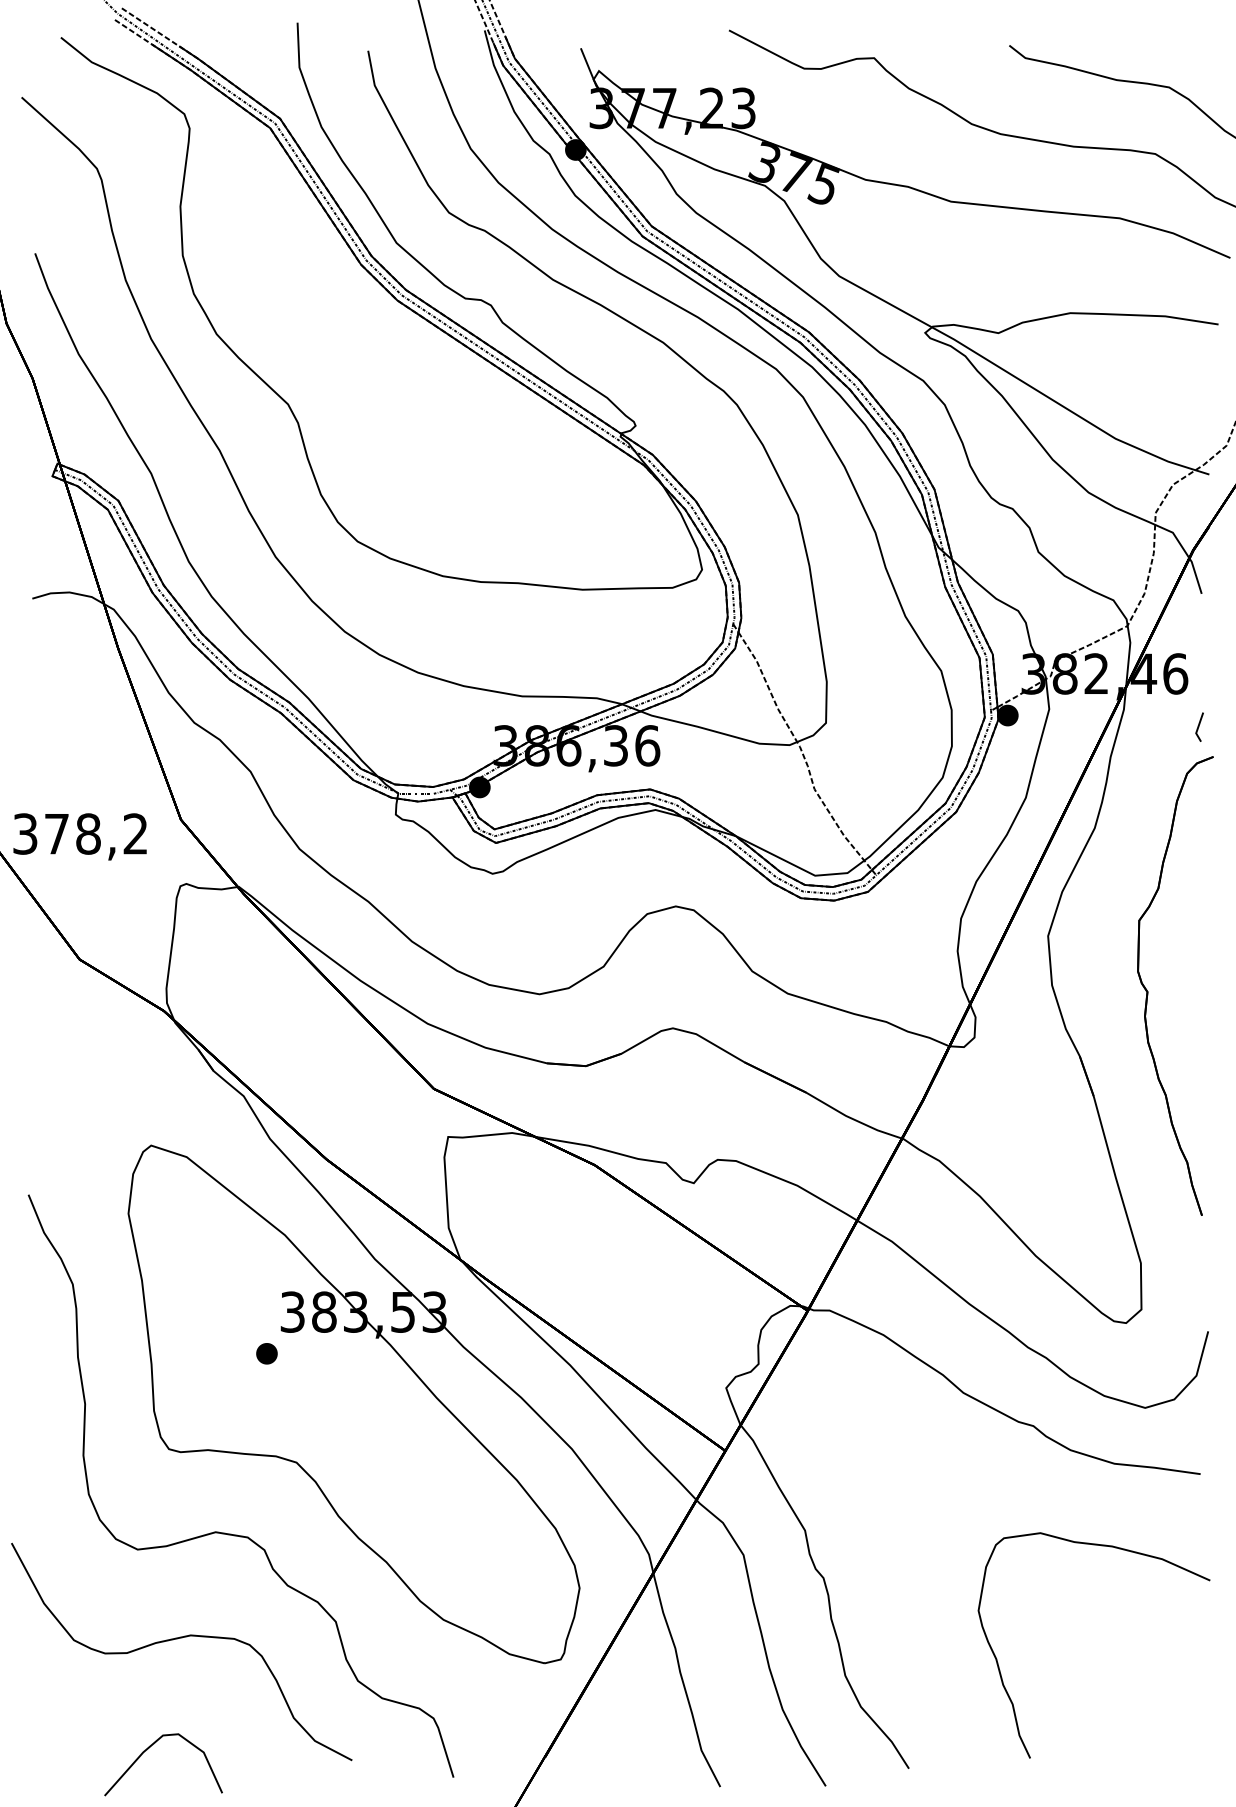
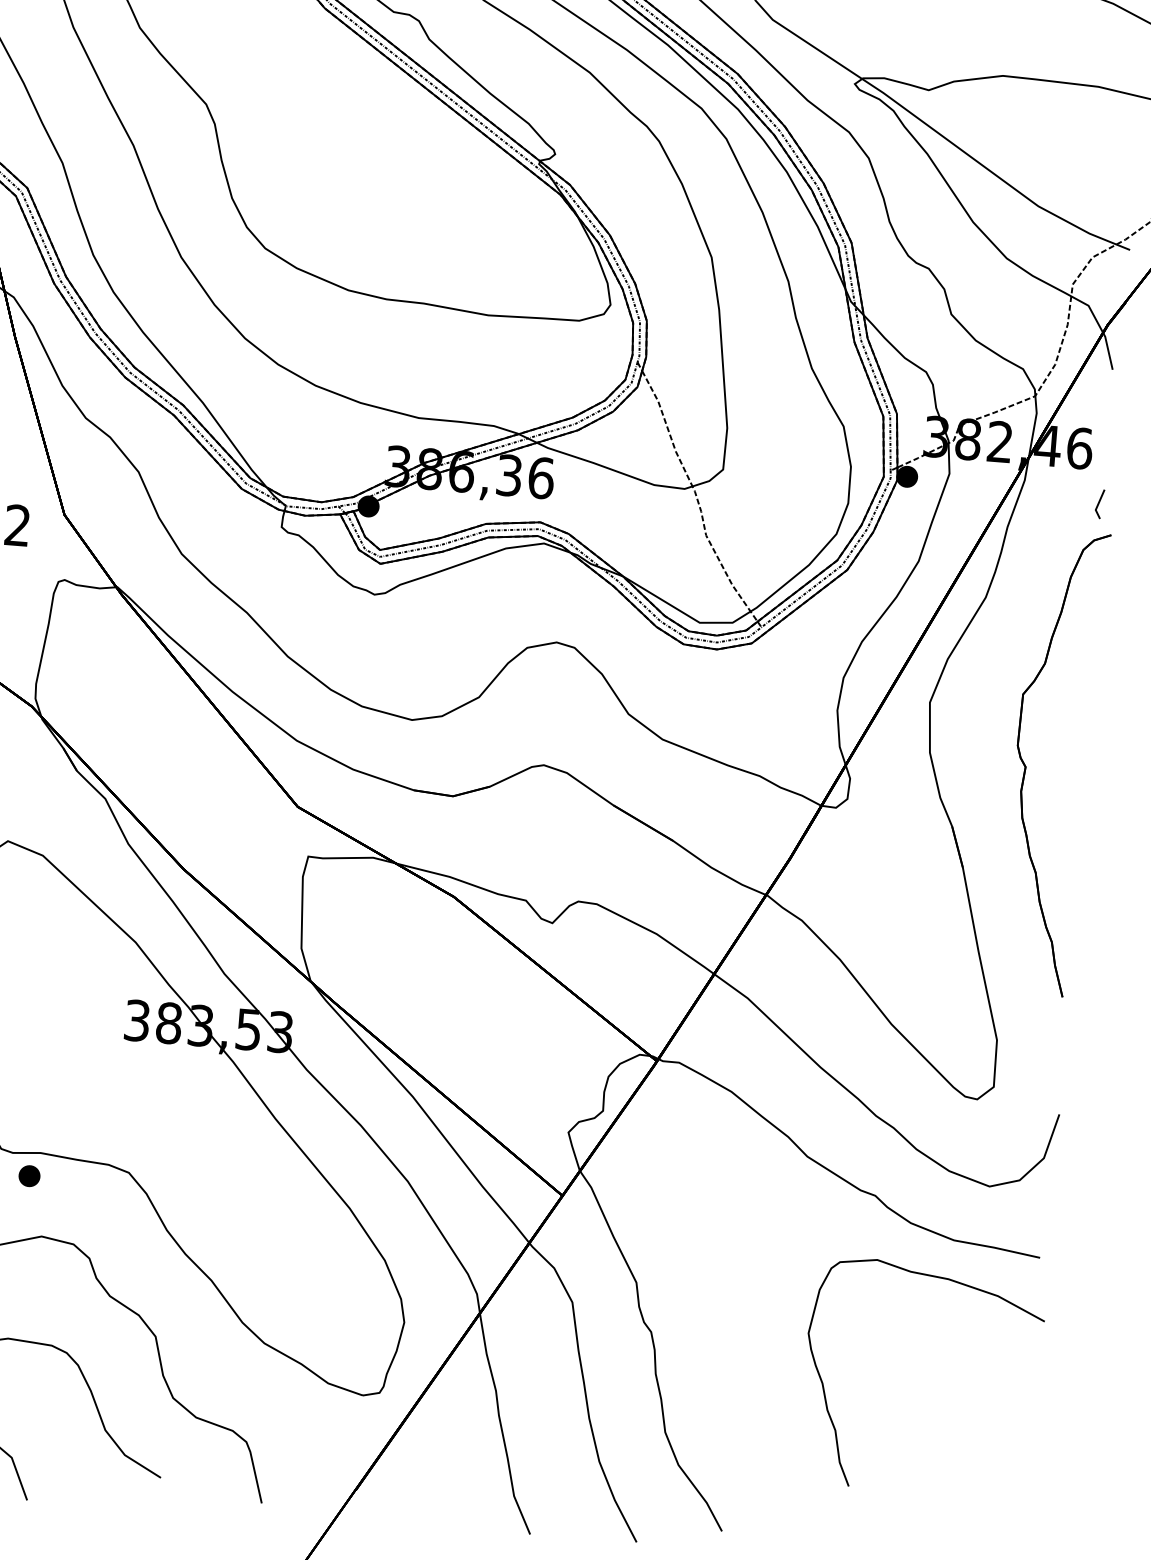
part: (266, 1353) -> (29, 1175), moved
part: (1001, 1673) -> (826, 1398), moved

